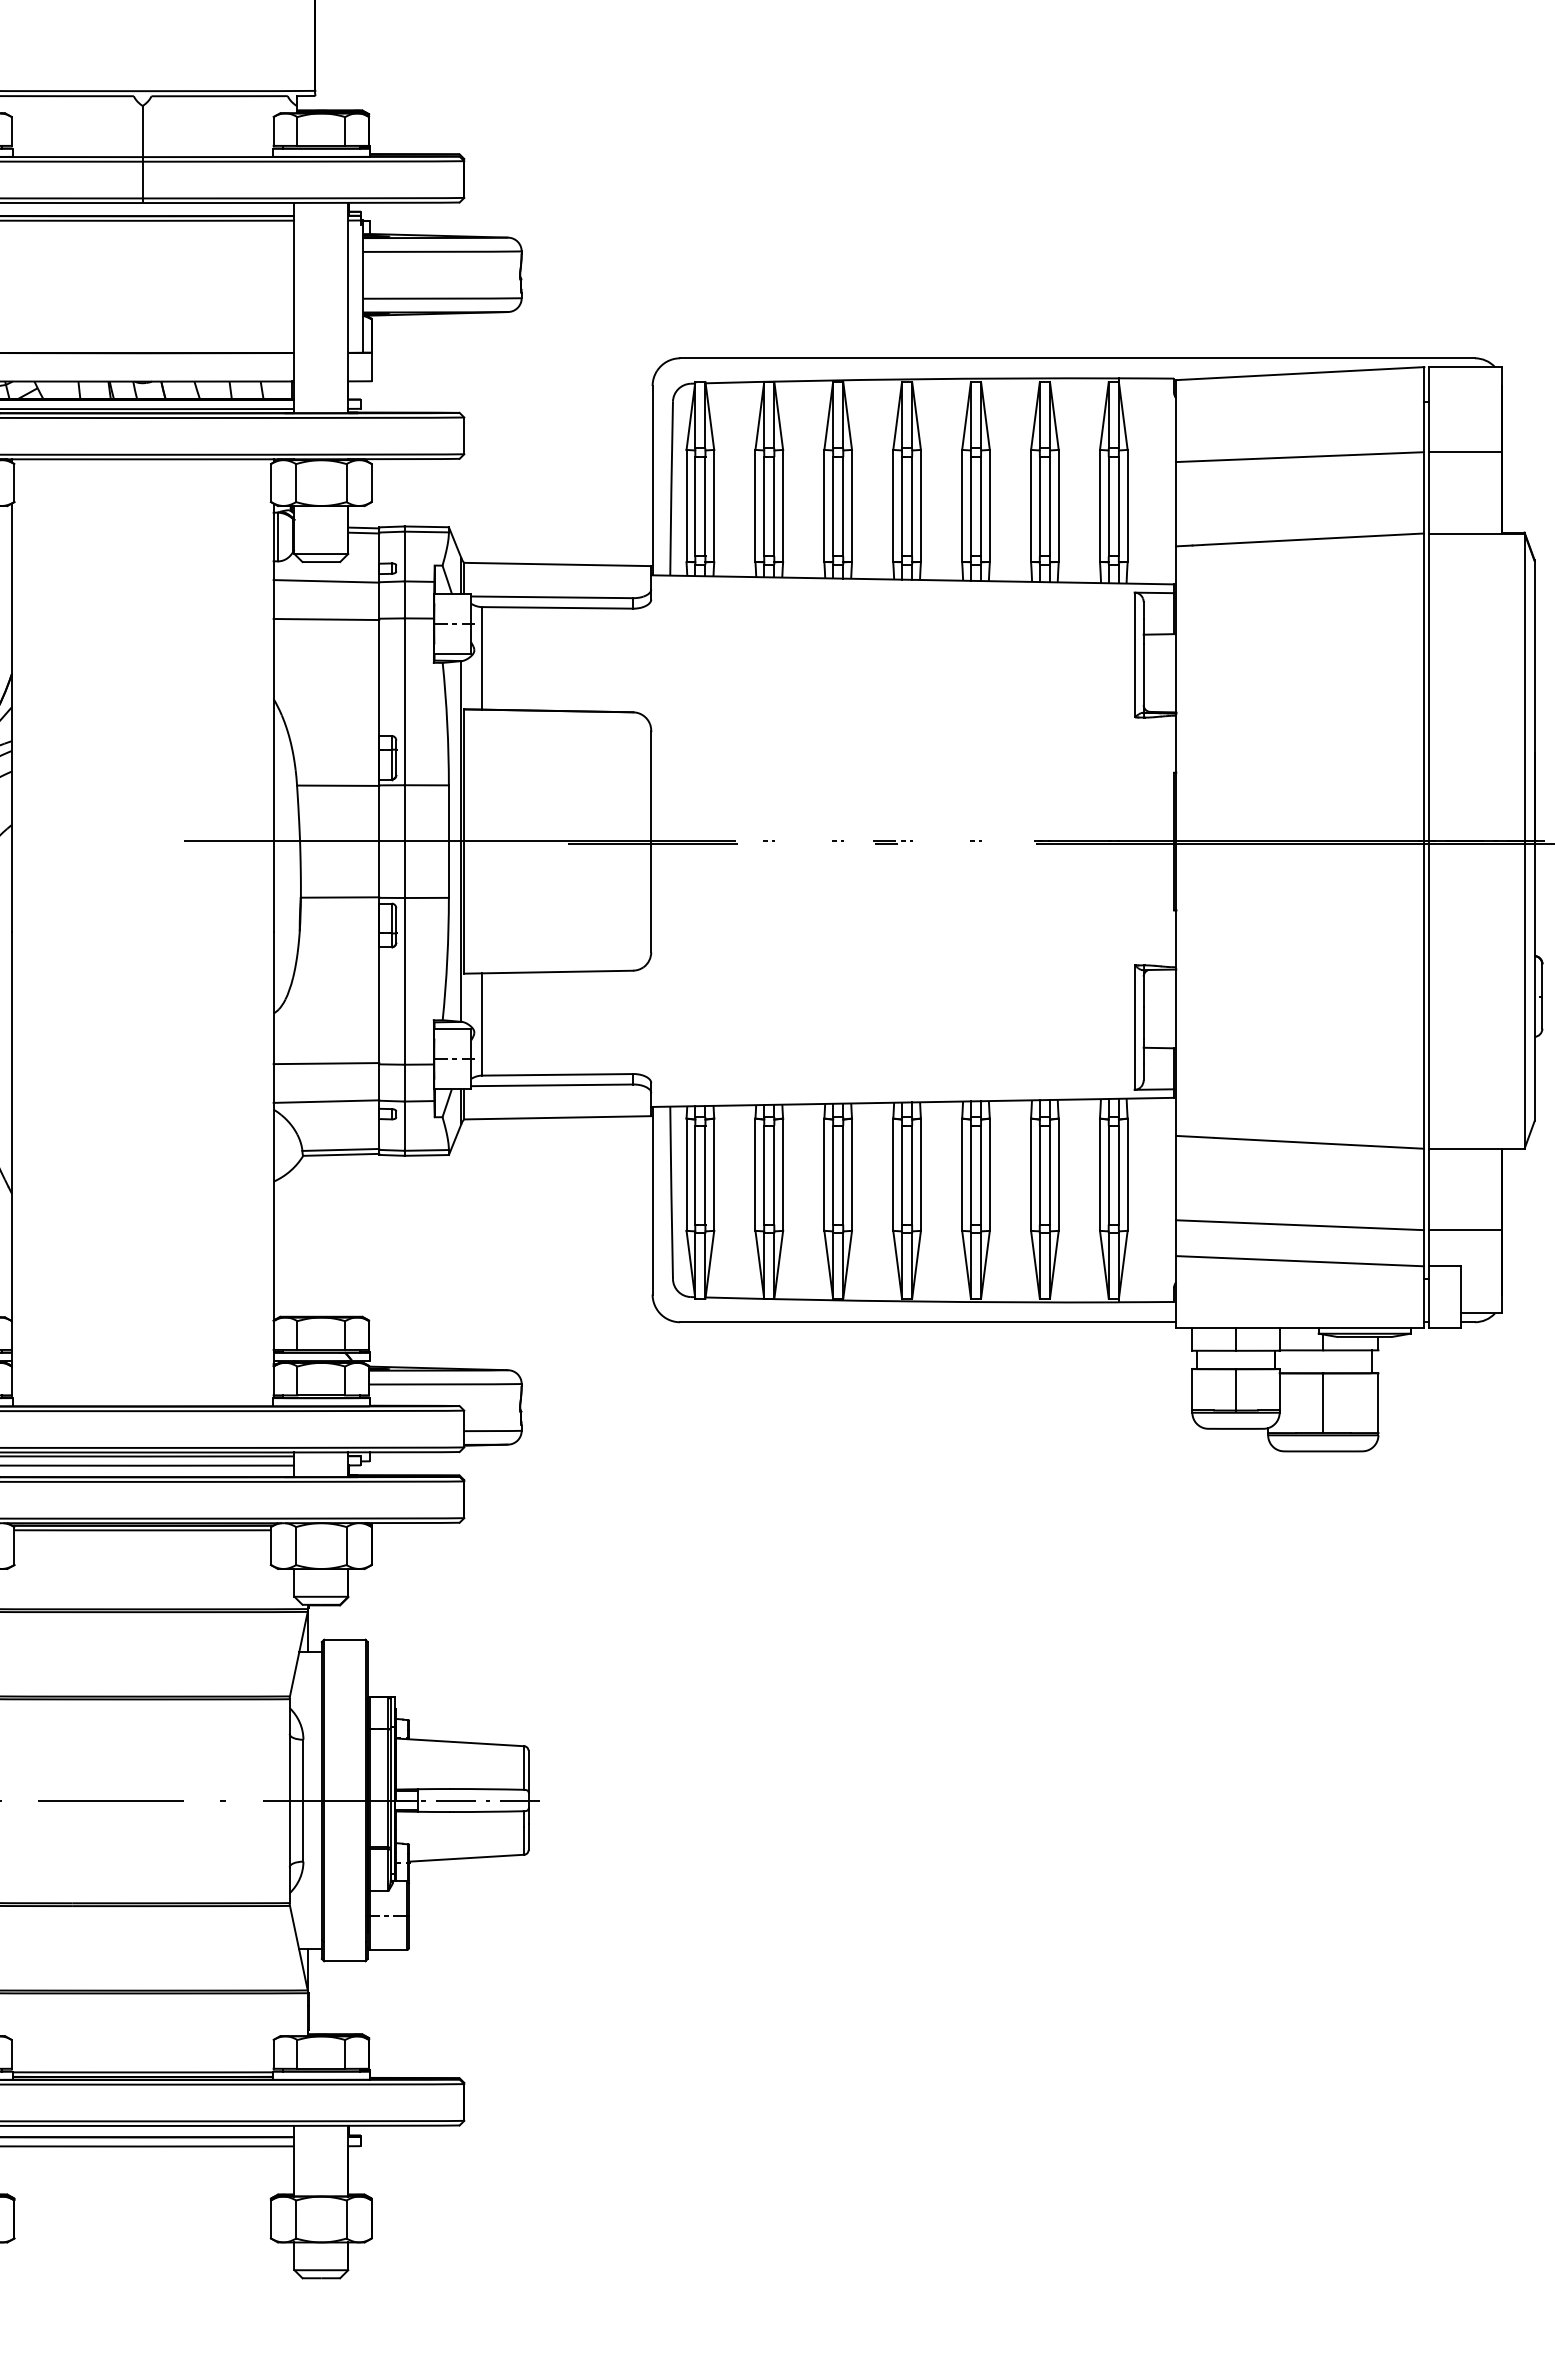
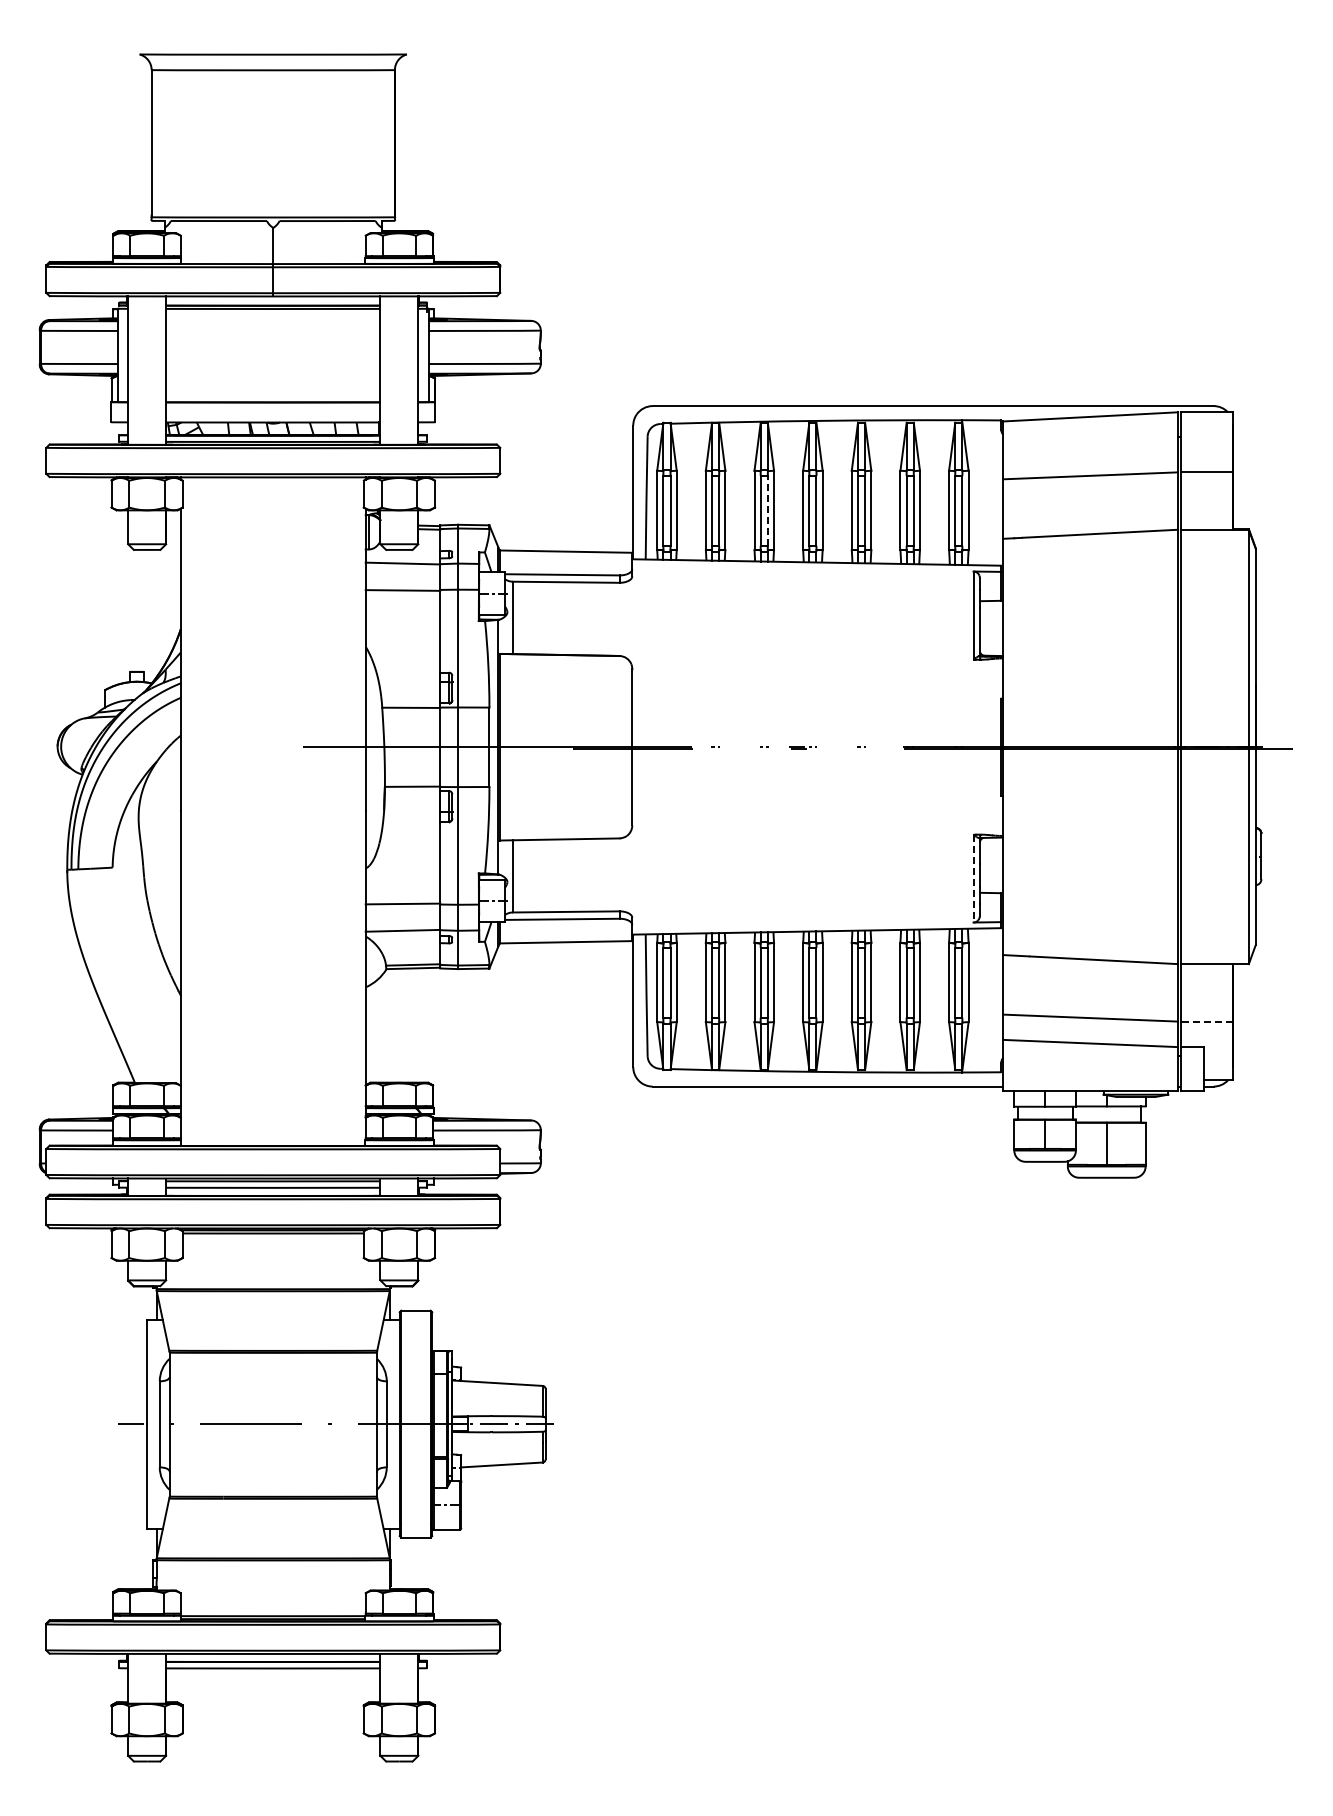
line: (842, 506) -> (767, 510), solid -> dashed
line: (1134, 1027) -> (973, 878), solid -> dashed
line: (1466, 1230) -> (1207, 1021), solid -> dashed

